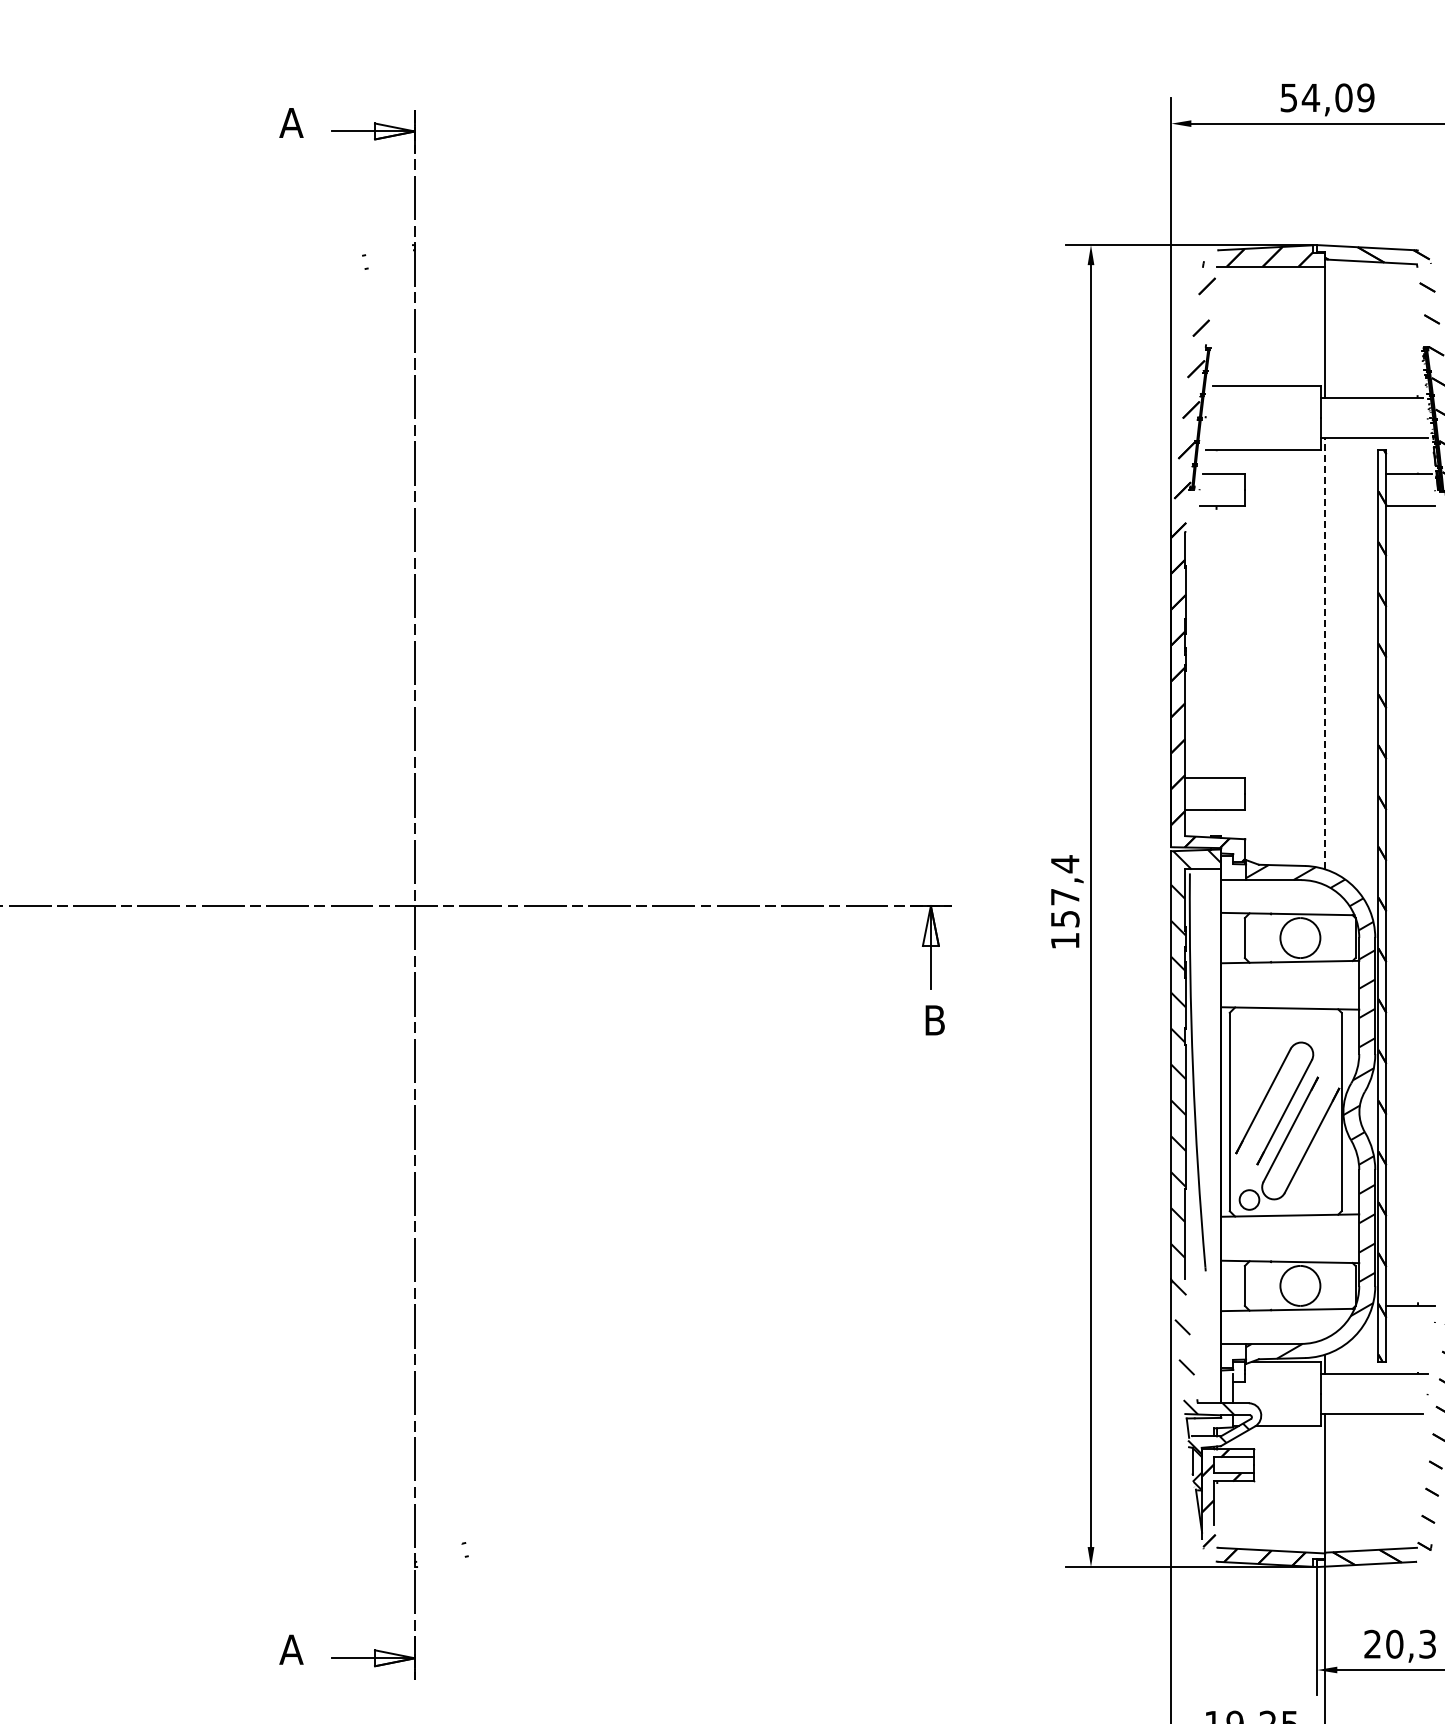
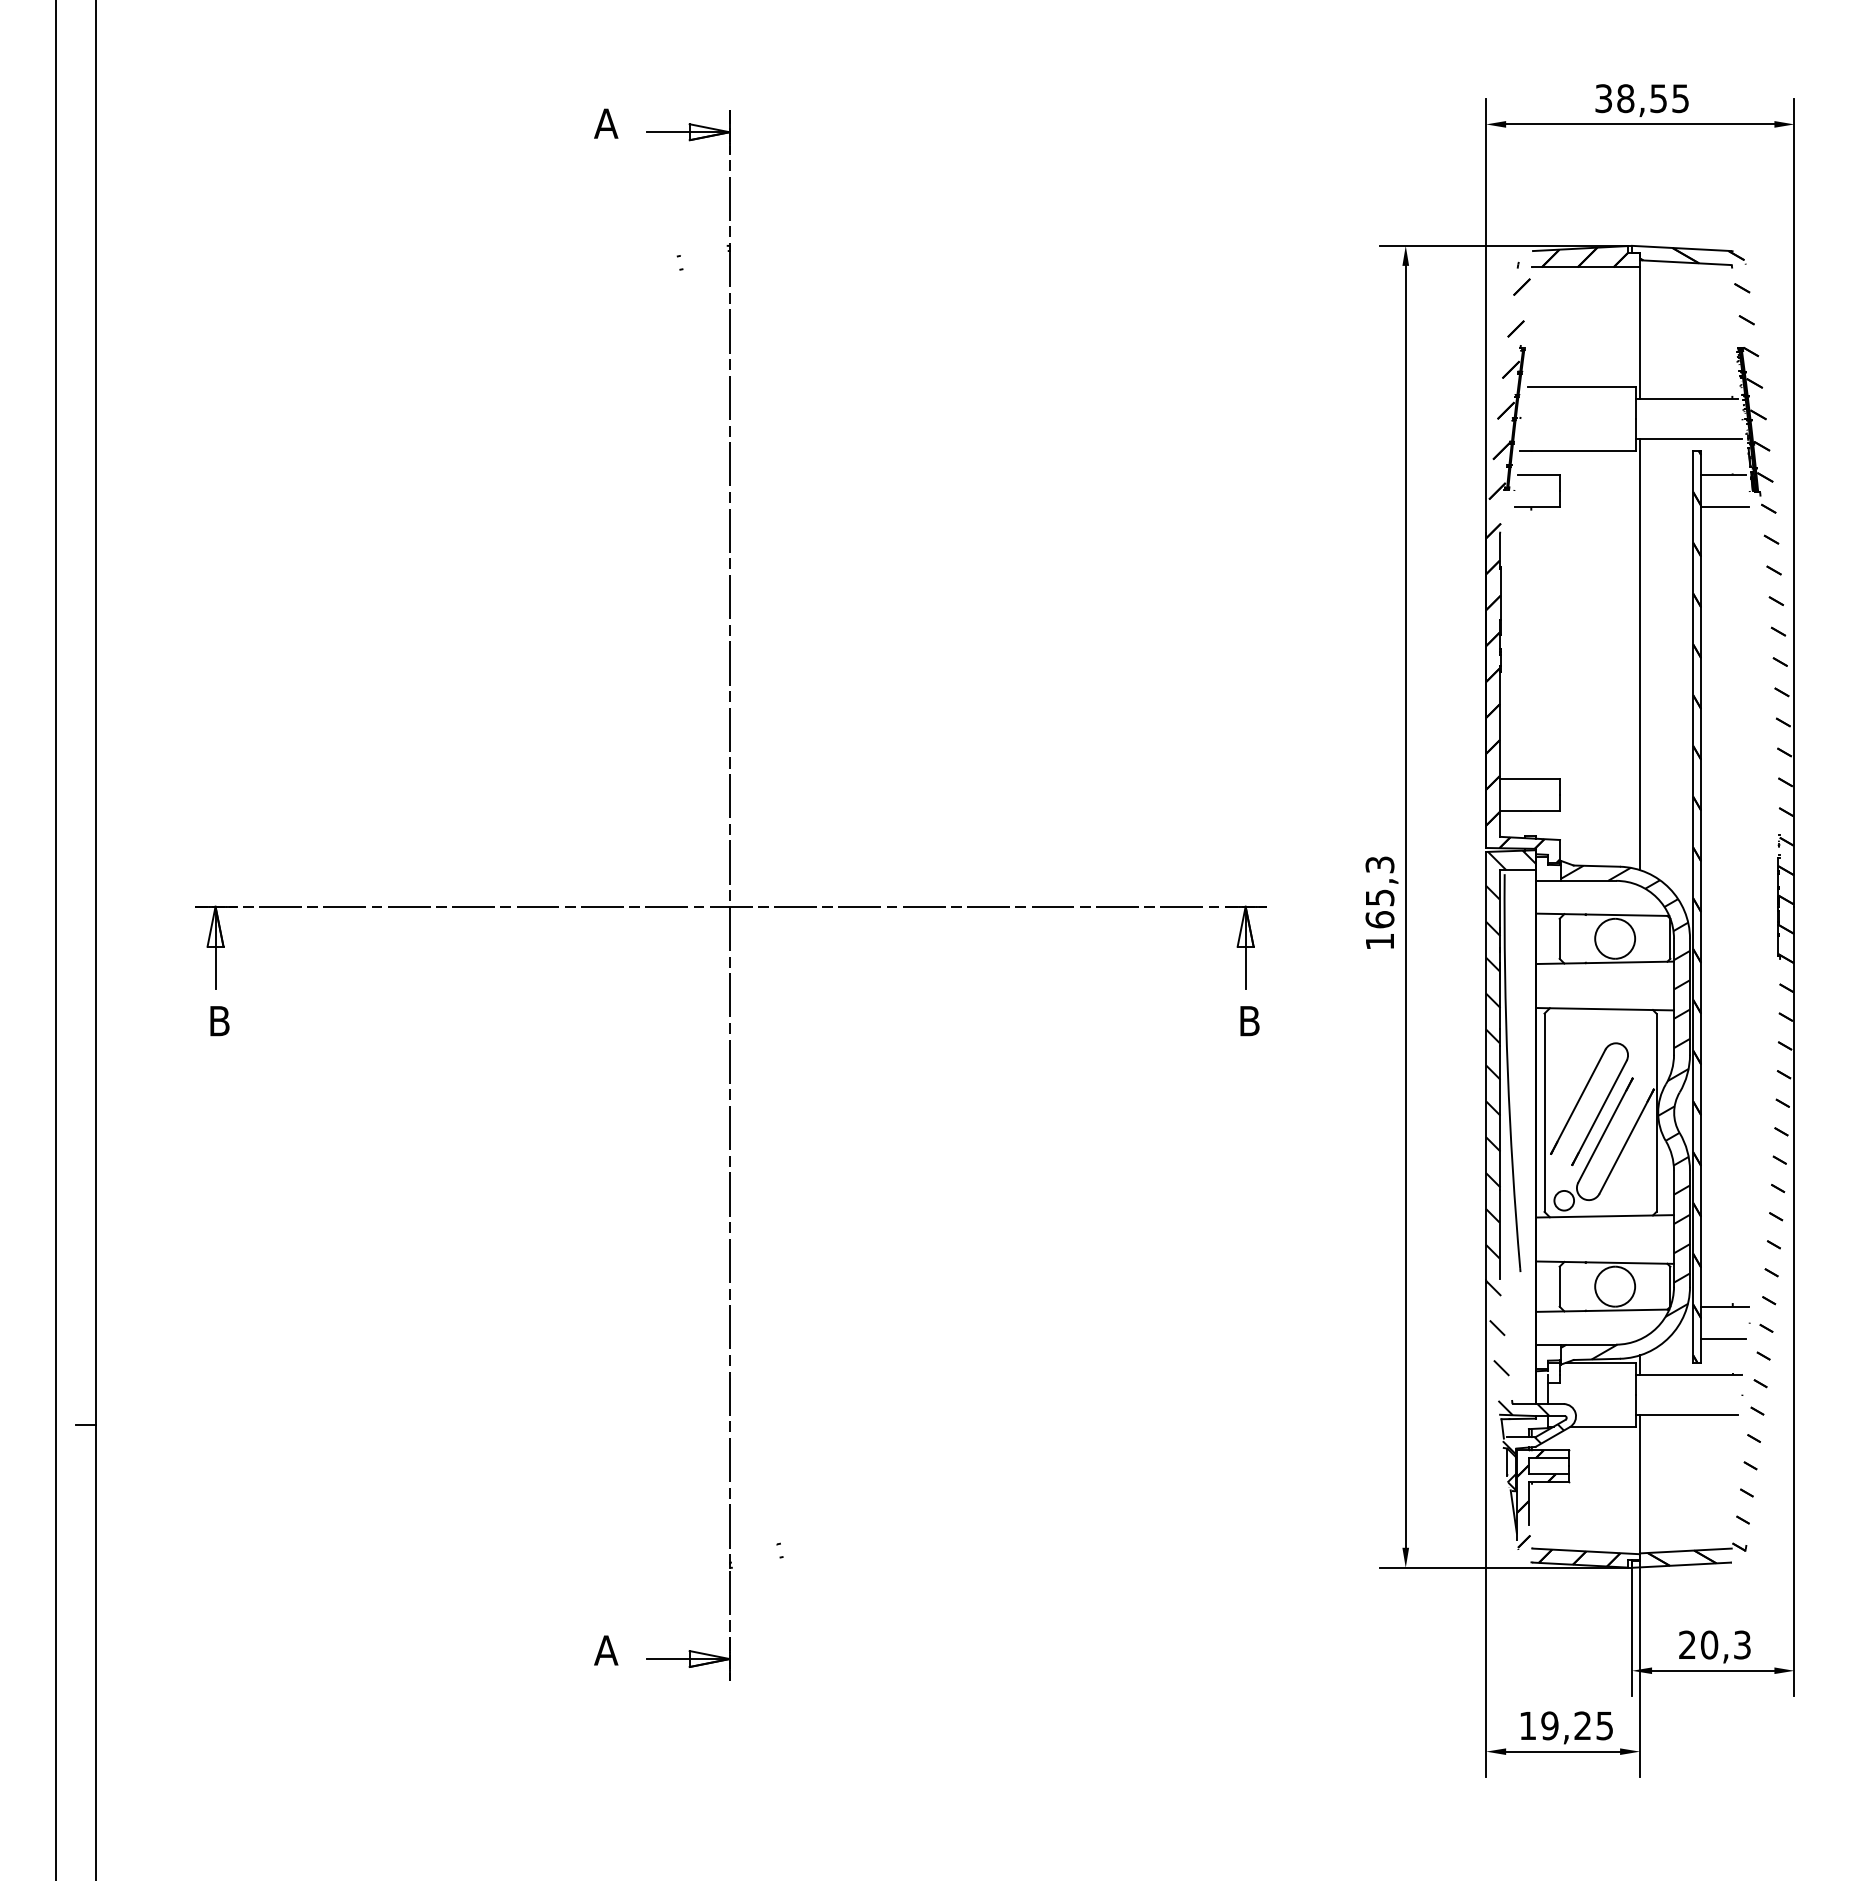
text: (1327, 97) -> (1642, 98), 54,09 -> 38,55
line: (1325, 653) -> (1640, 654), dashed -> solid
text: (1064, 890) -> (1379, 891), 157,4 -> 165,3
line: (1408, 1337) -> (1723, 1338), added

